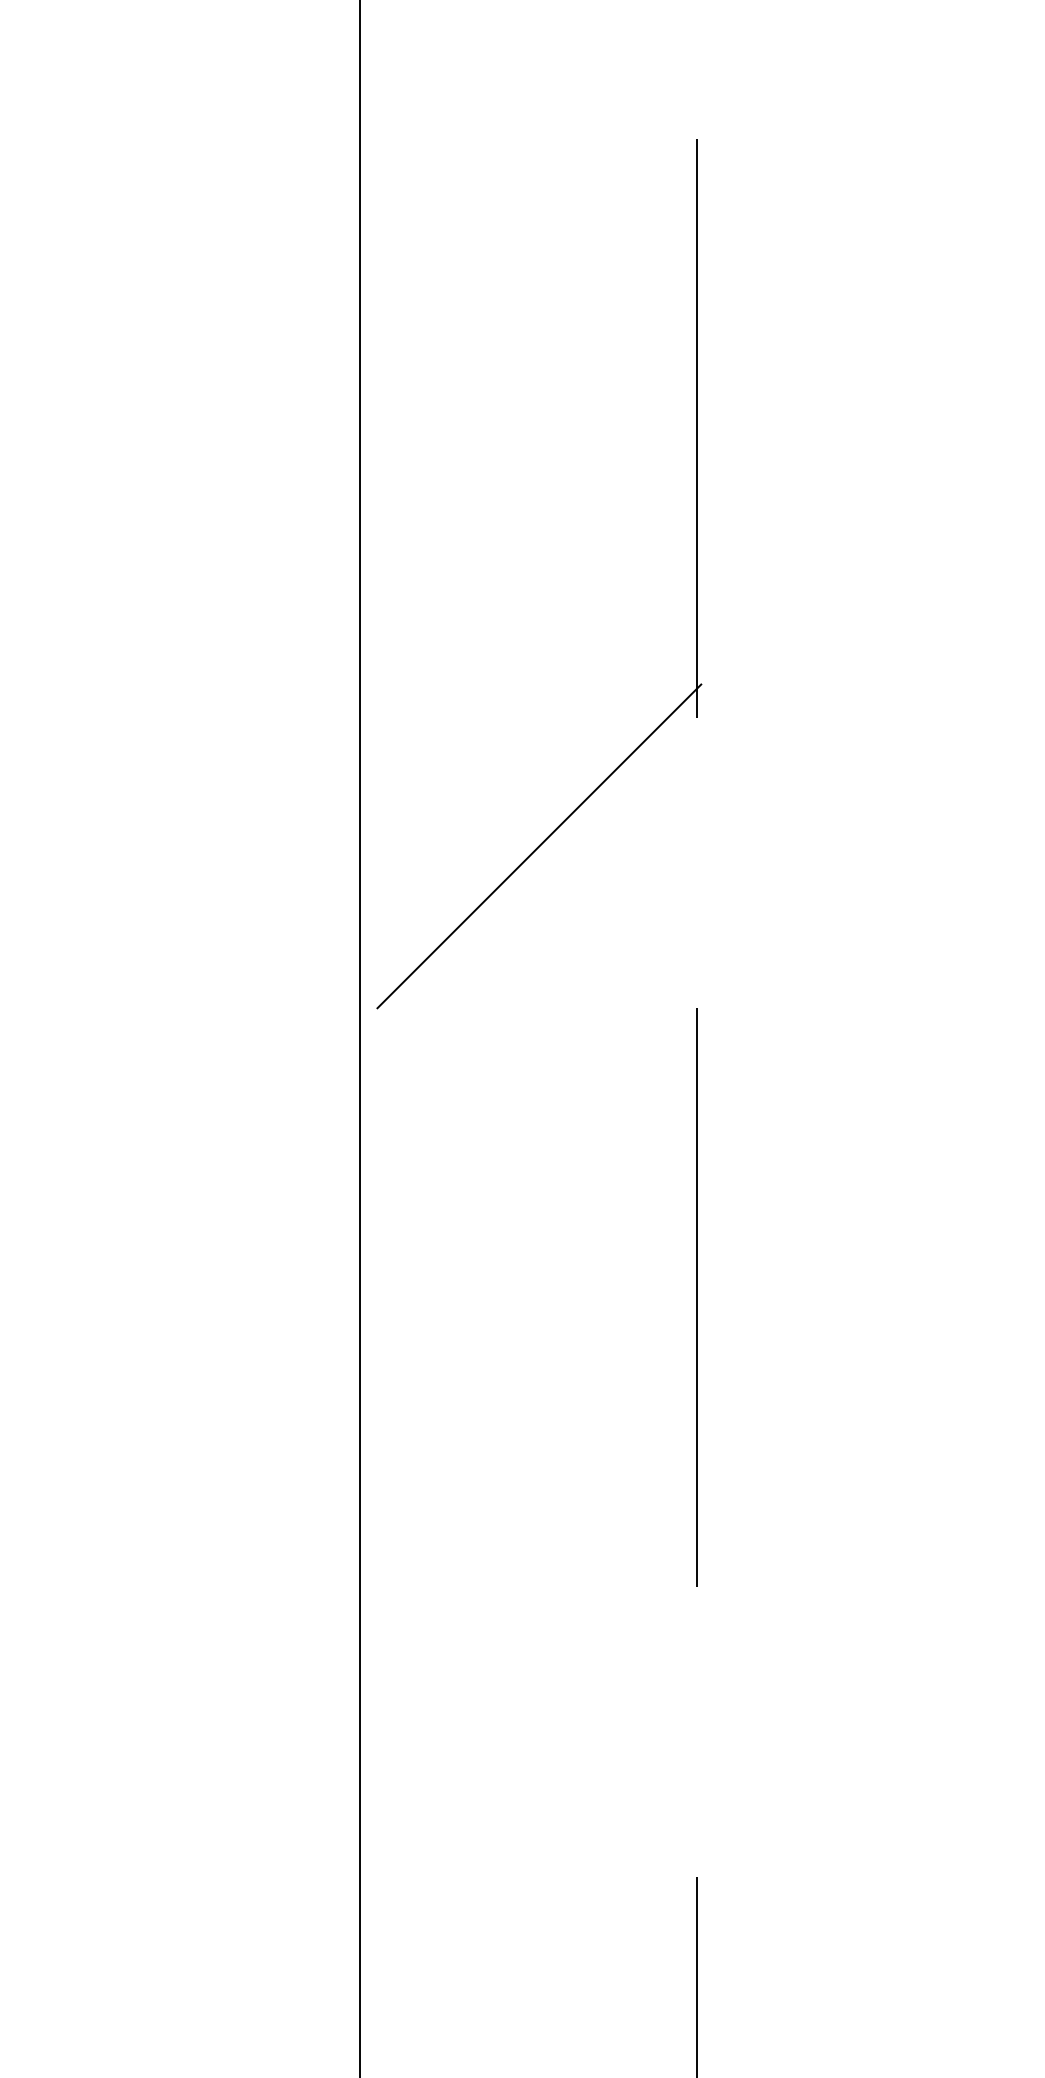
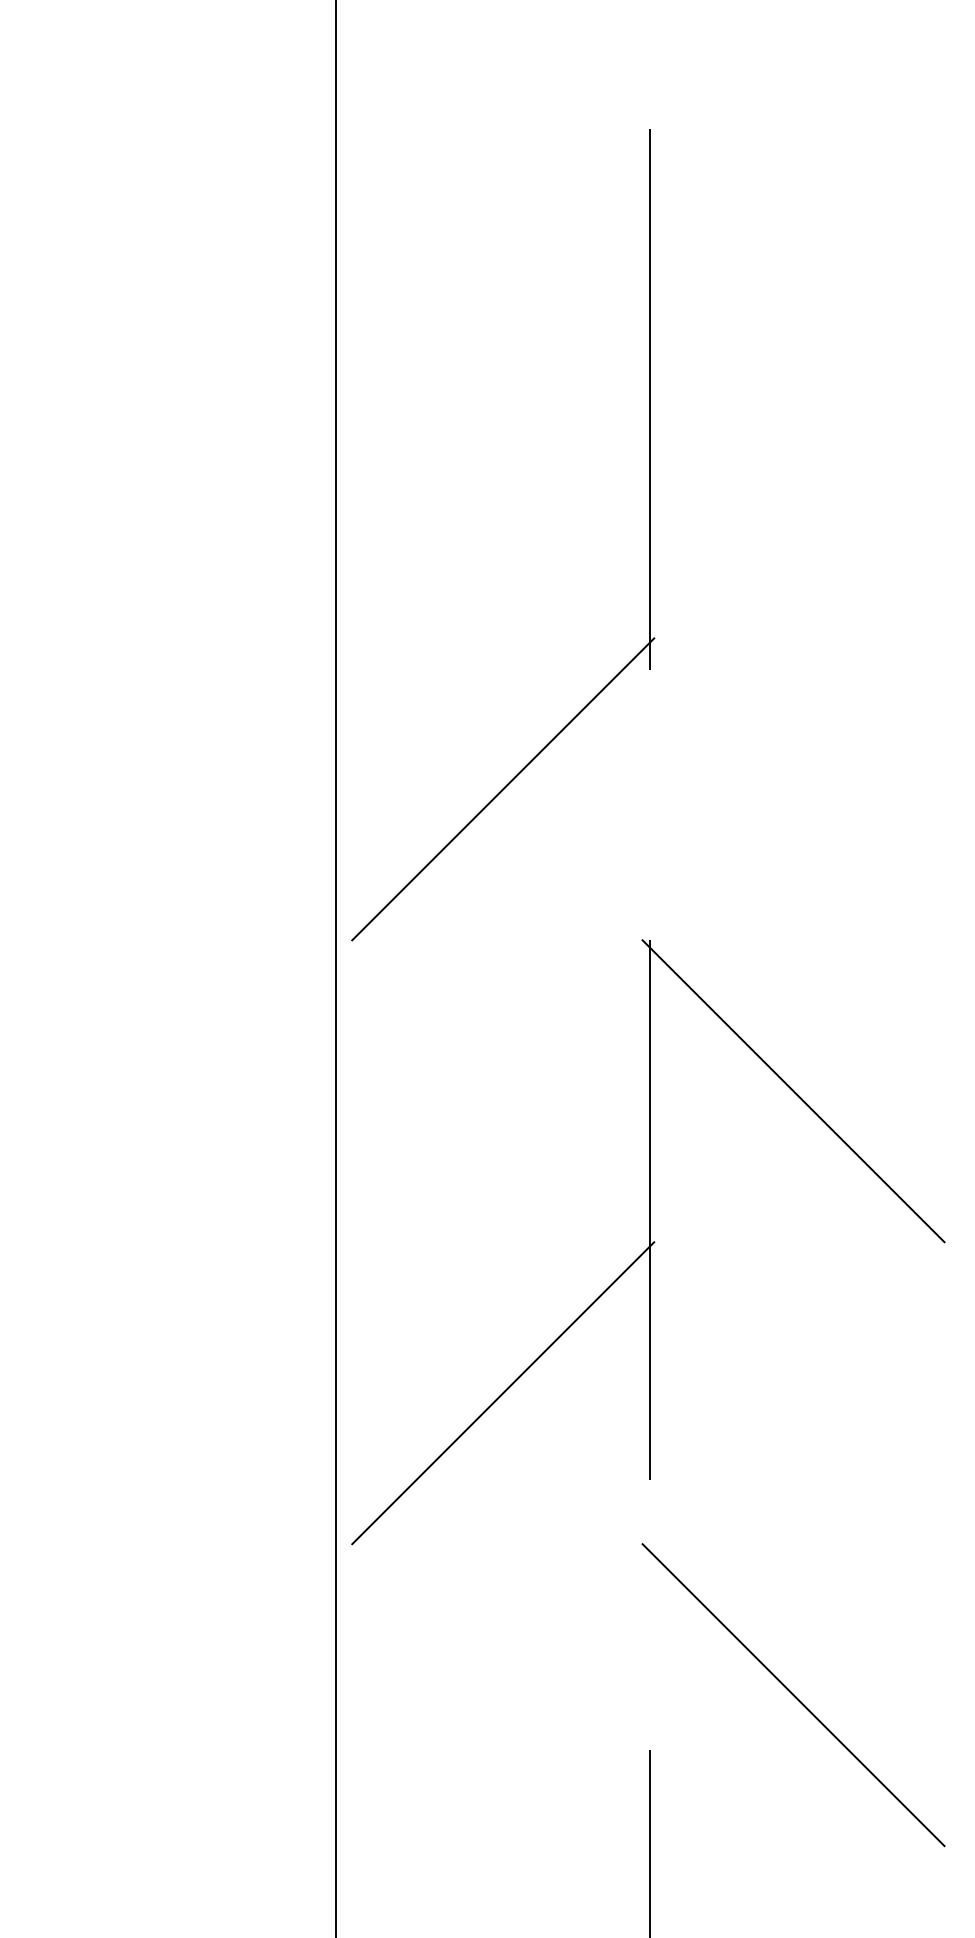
line: (850, 1169) -> (793, 1090), added
line: (539, 1493) -> (503, 1392), added
line: (850, 1817) -> (793, 1695), added

